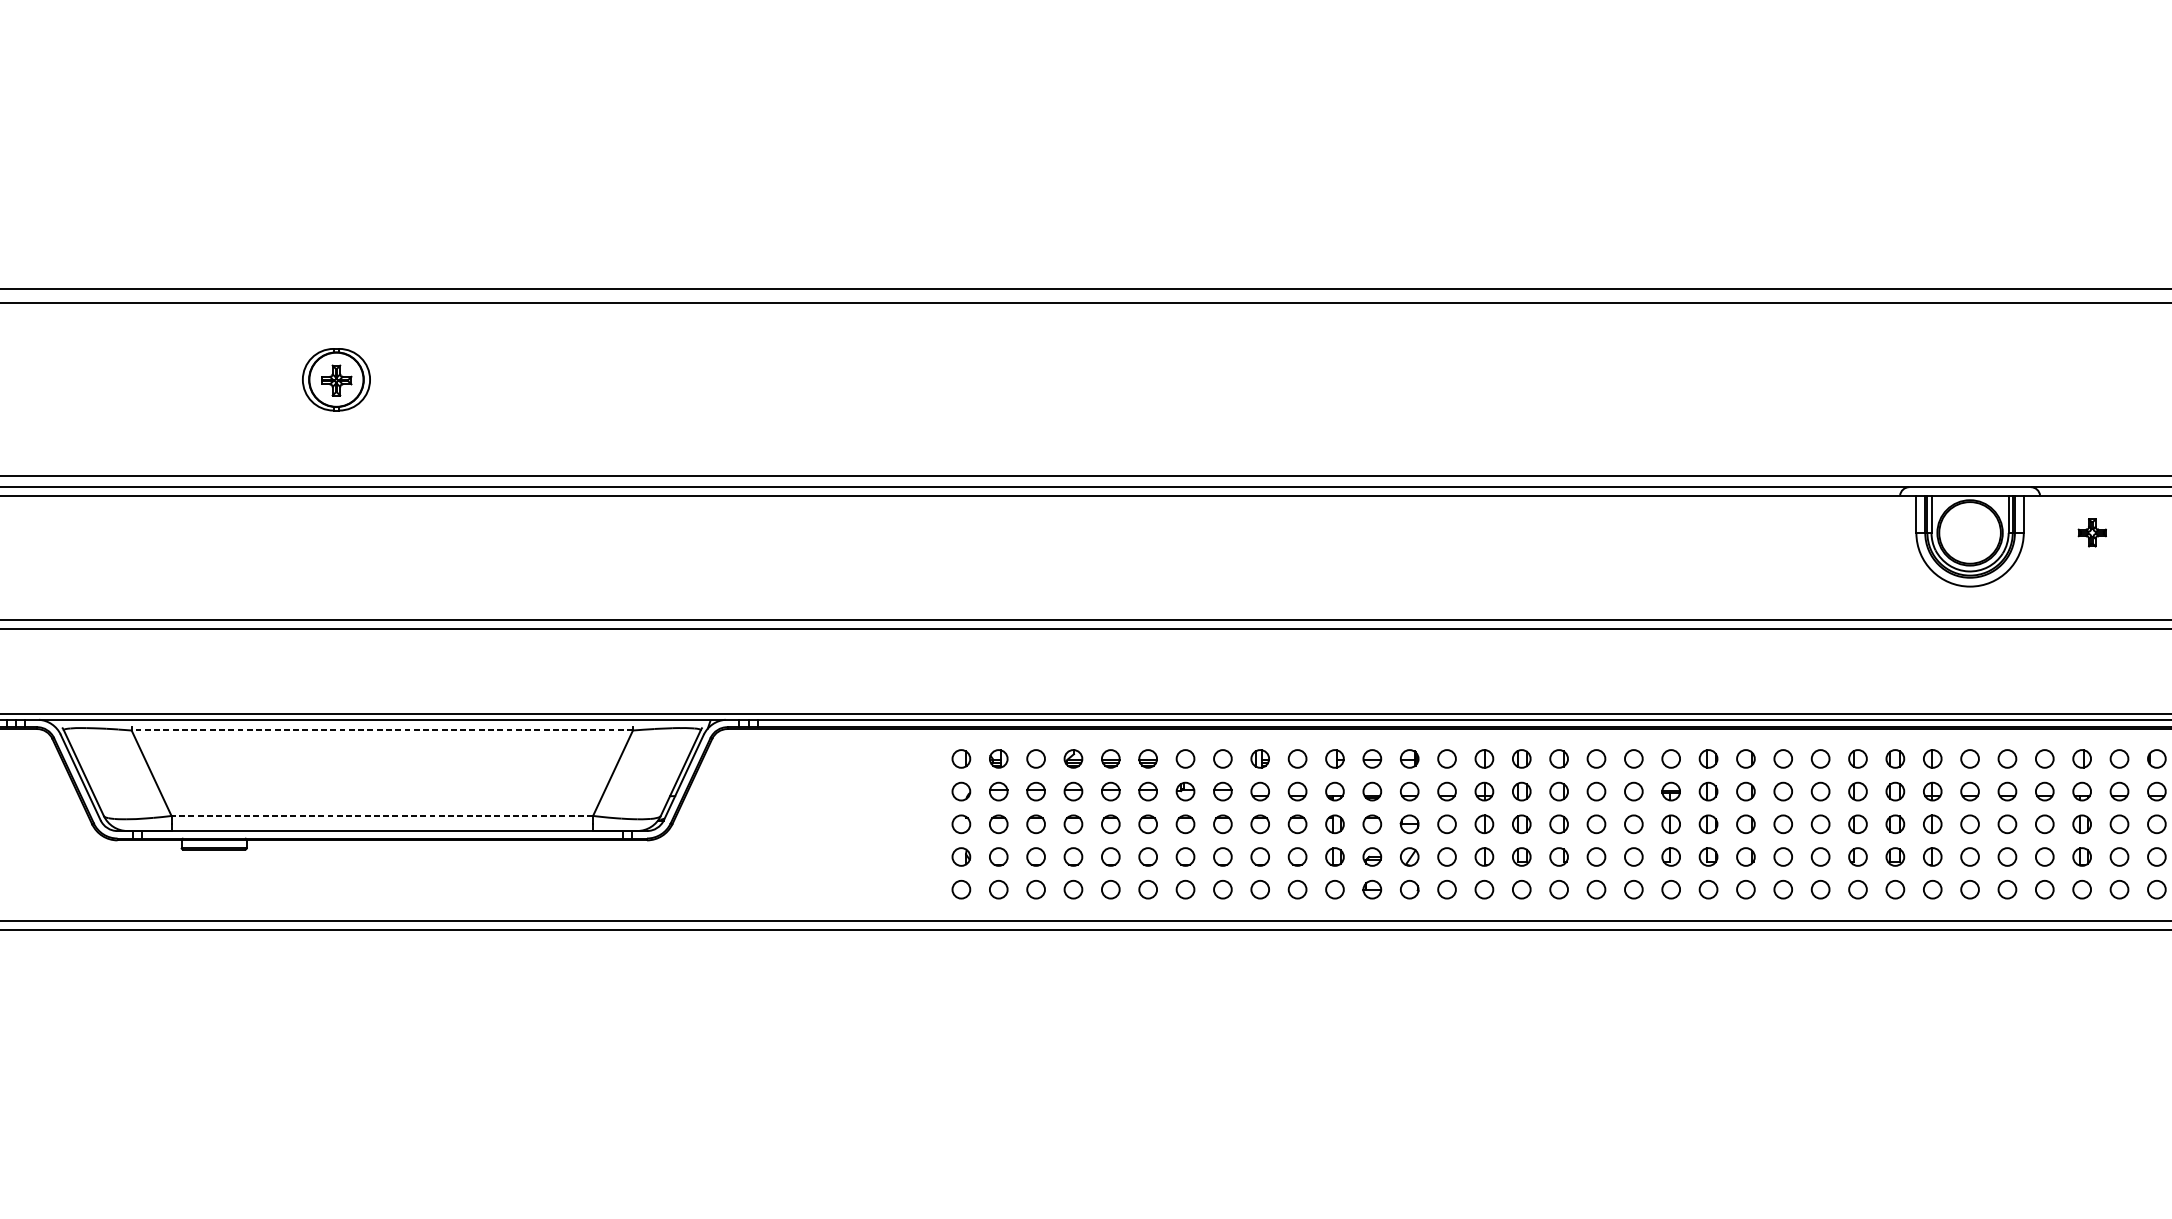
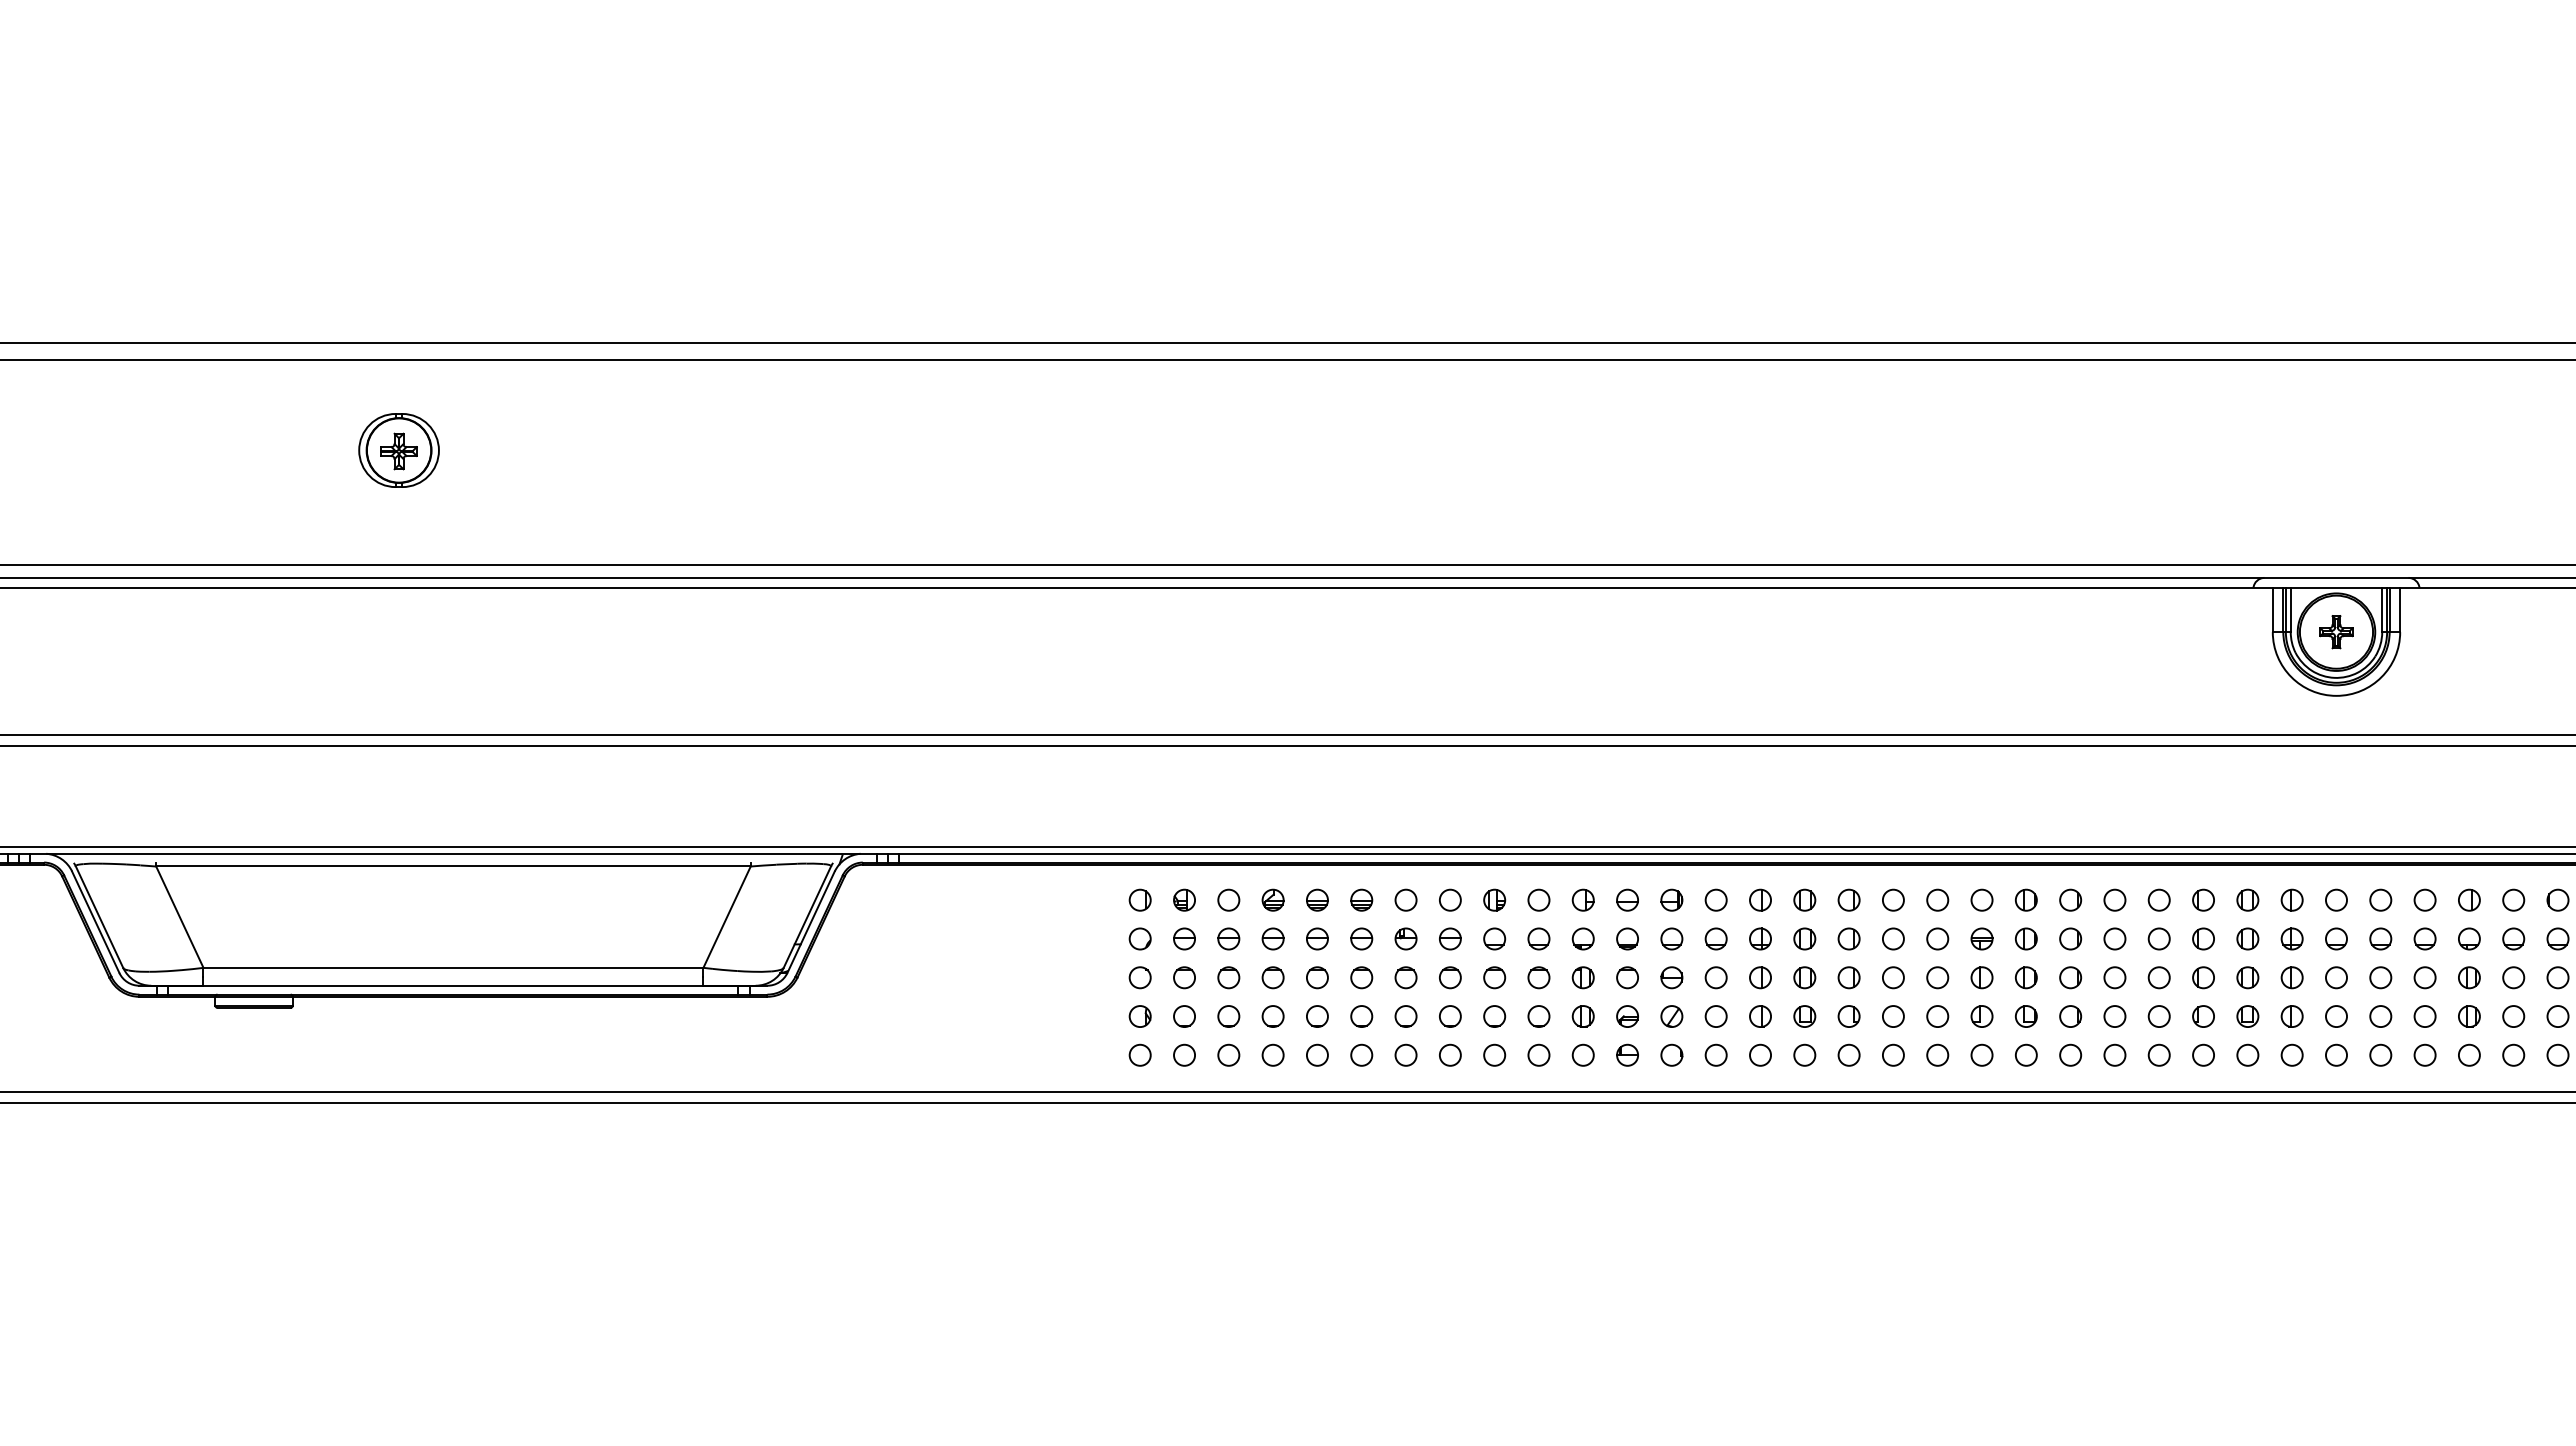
part: (2092, 533) -> (2336, 632), moved
line: (381, 730) -> (452, 866), dashed -> solid
line: (382, 815) -> (453, 967), dashed -> solid

